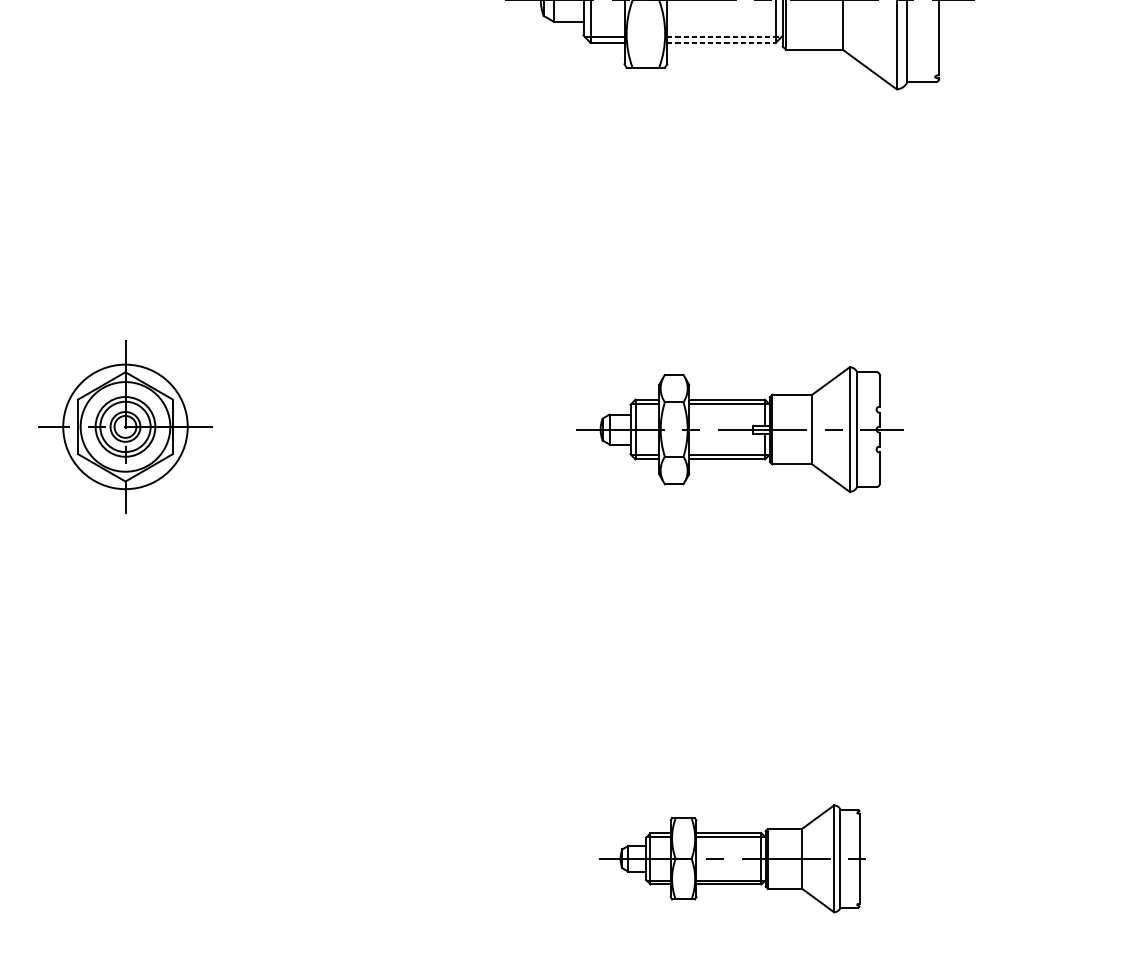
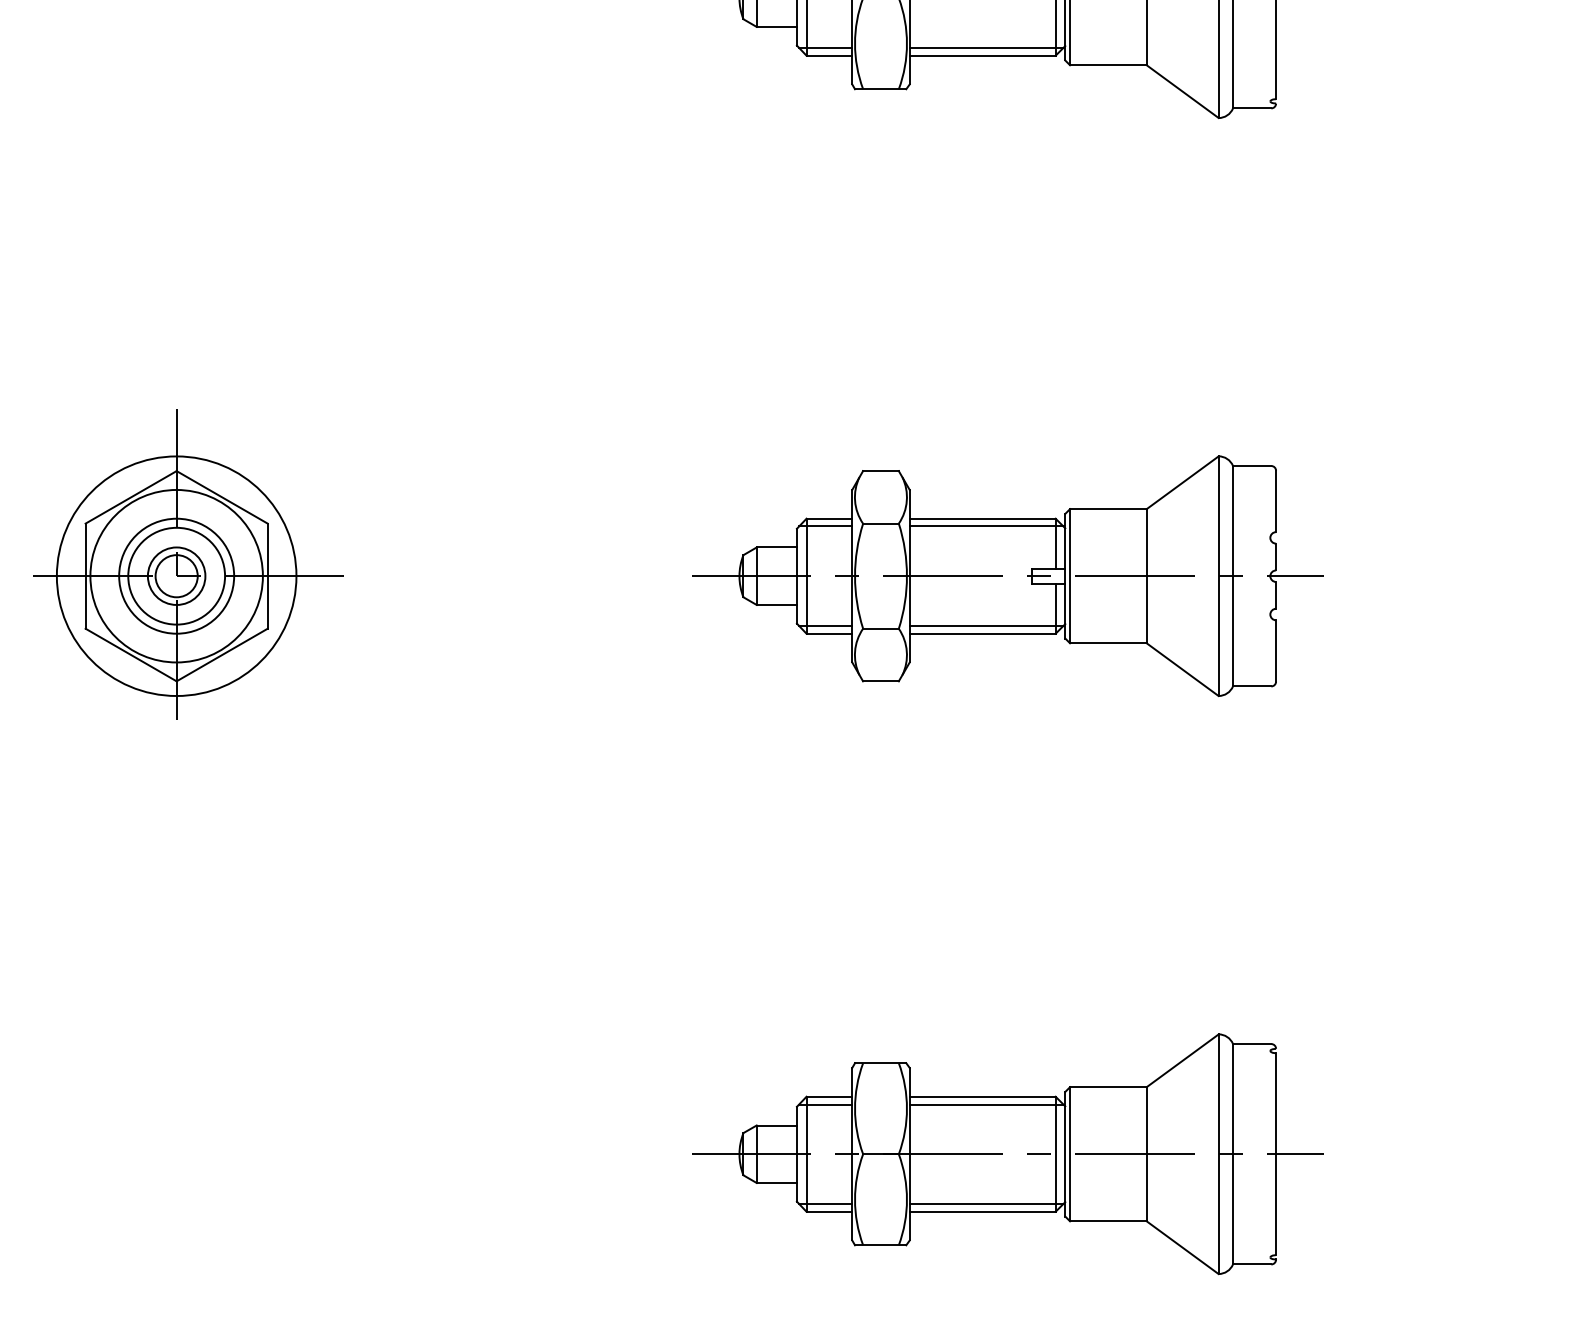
line: (724, 36) -> (987, 47), dashed -> solid
line: (721, 42) -> (982, 55), dashed -> solid
part: (131, 420) -> (188, 564), size x1.43
part: (739, 429) -> (1007, 576), size x1.43
part: (739, 858) -> (1007, 1154), size x1.67

